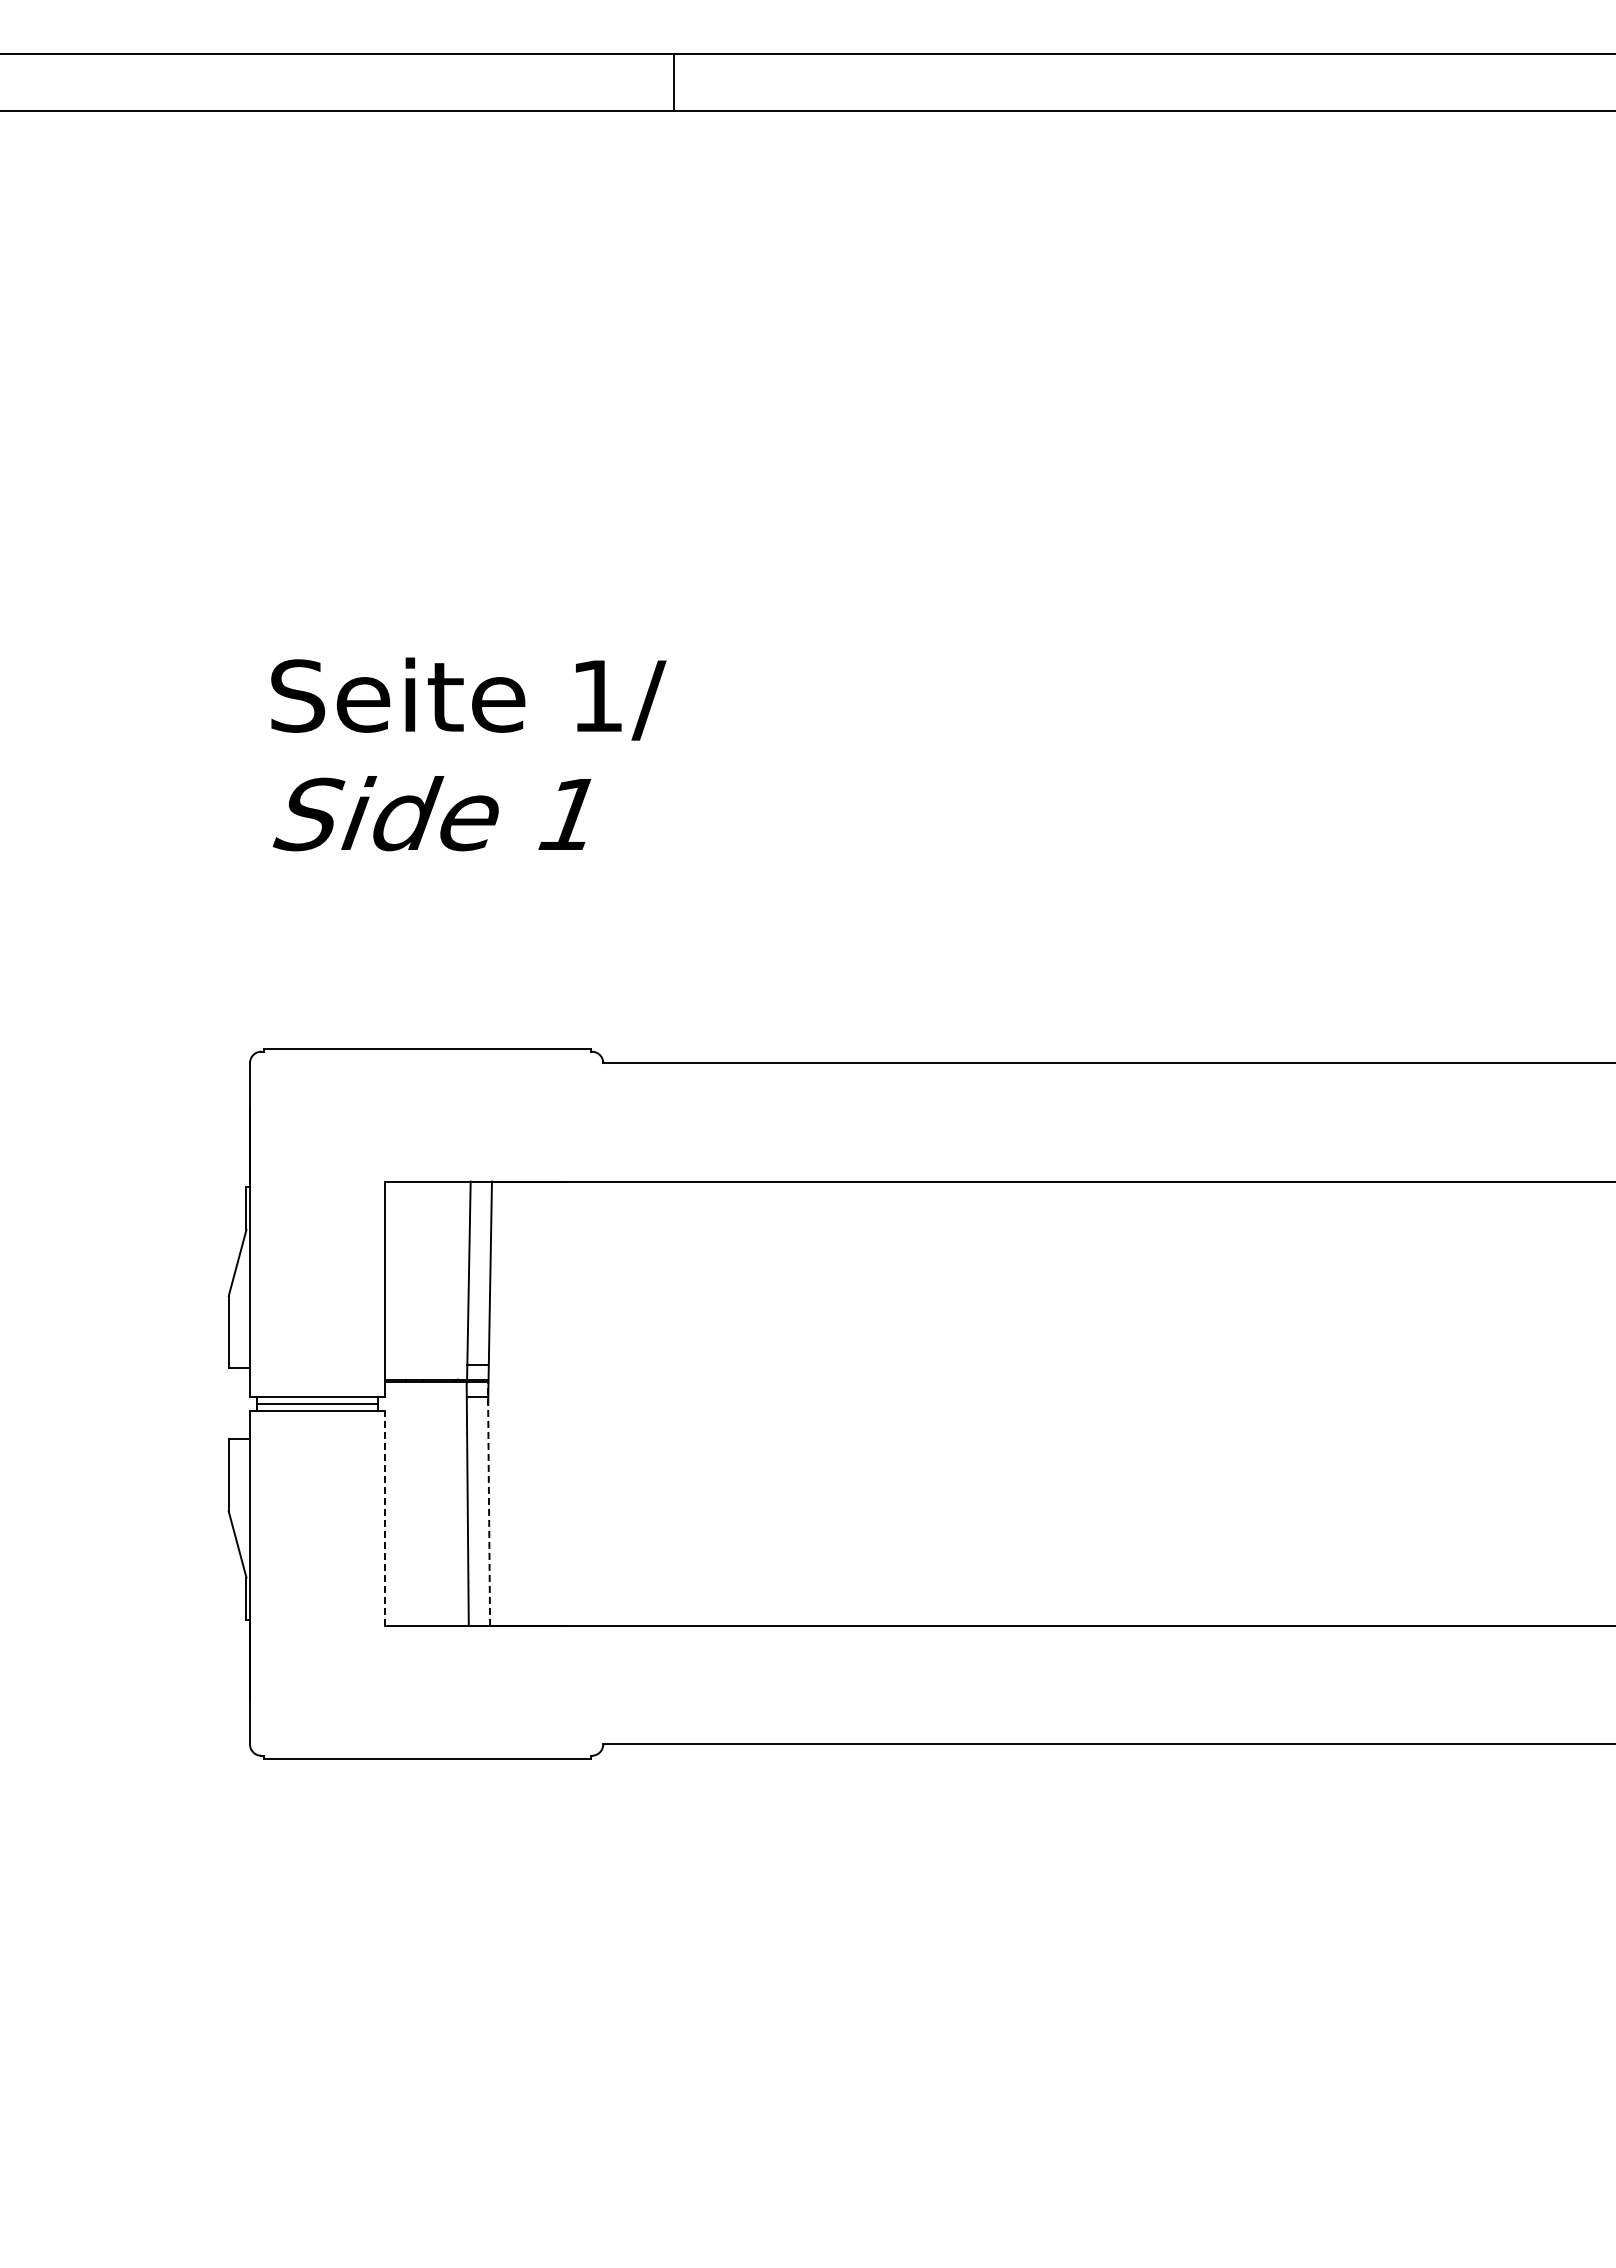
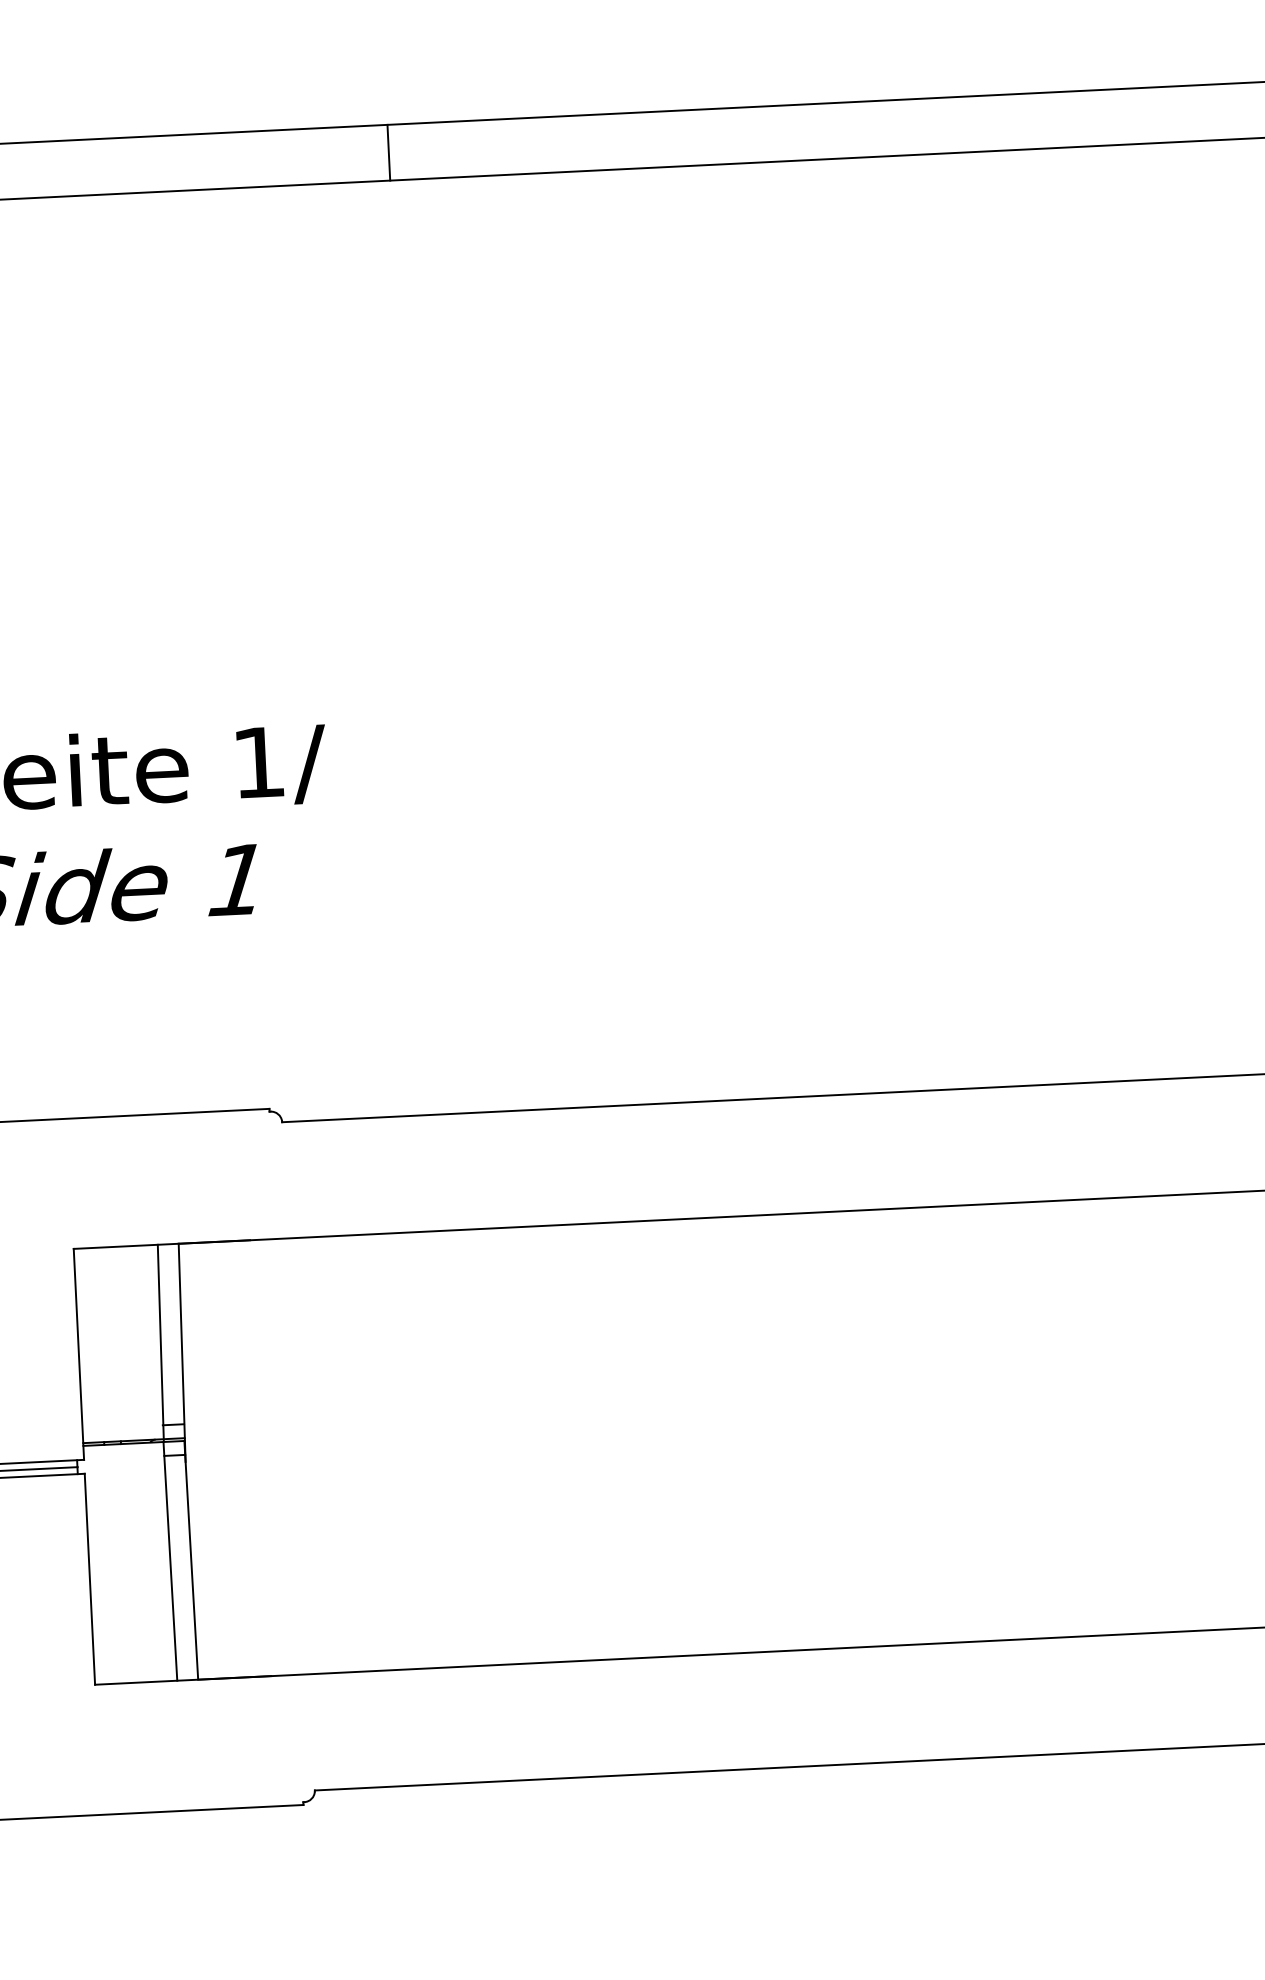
line: (673, 81) -> (388, 151), moved
line: (489, 1504) -> (191, 1560), dashed -> solid
line: (384, 1518) -> (89, 1579), dashed -> solid

